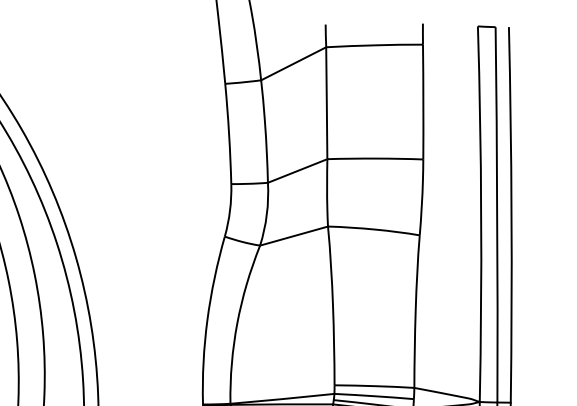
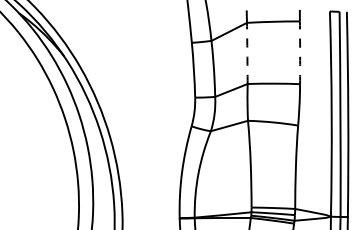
arc: (424, 101) -> (300, 52), solid -> dashed
arc: (327, 103) -> (247, 53), solid -> dashed

